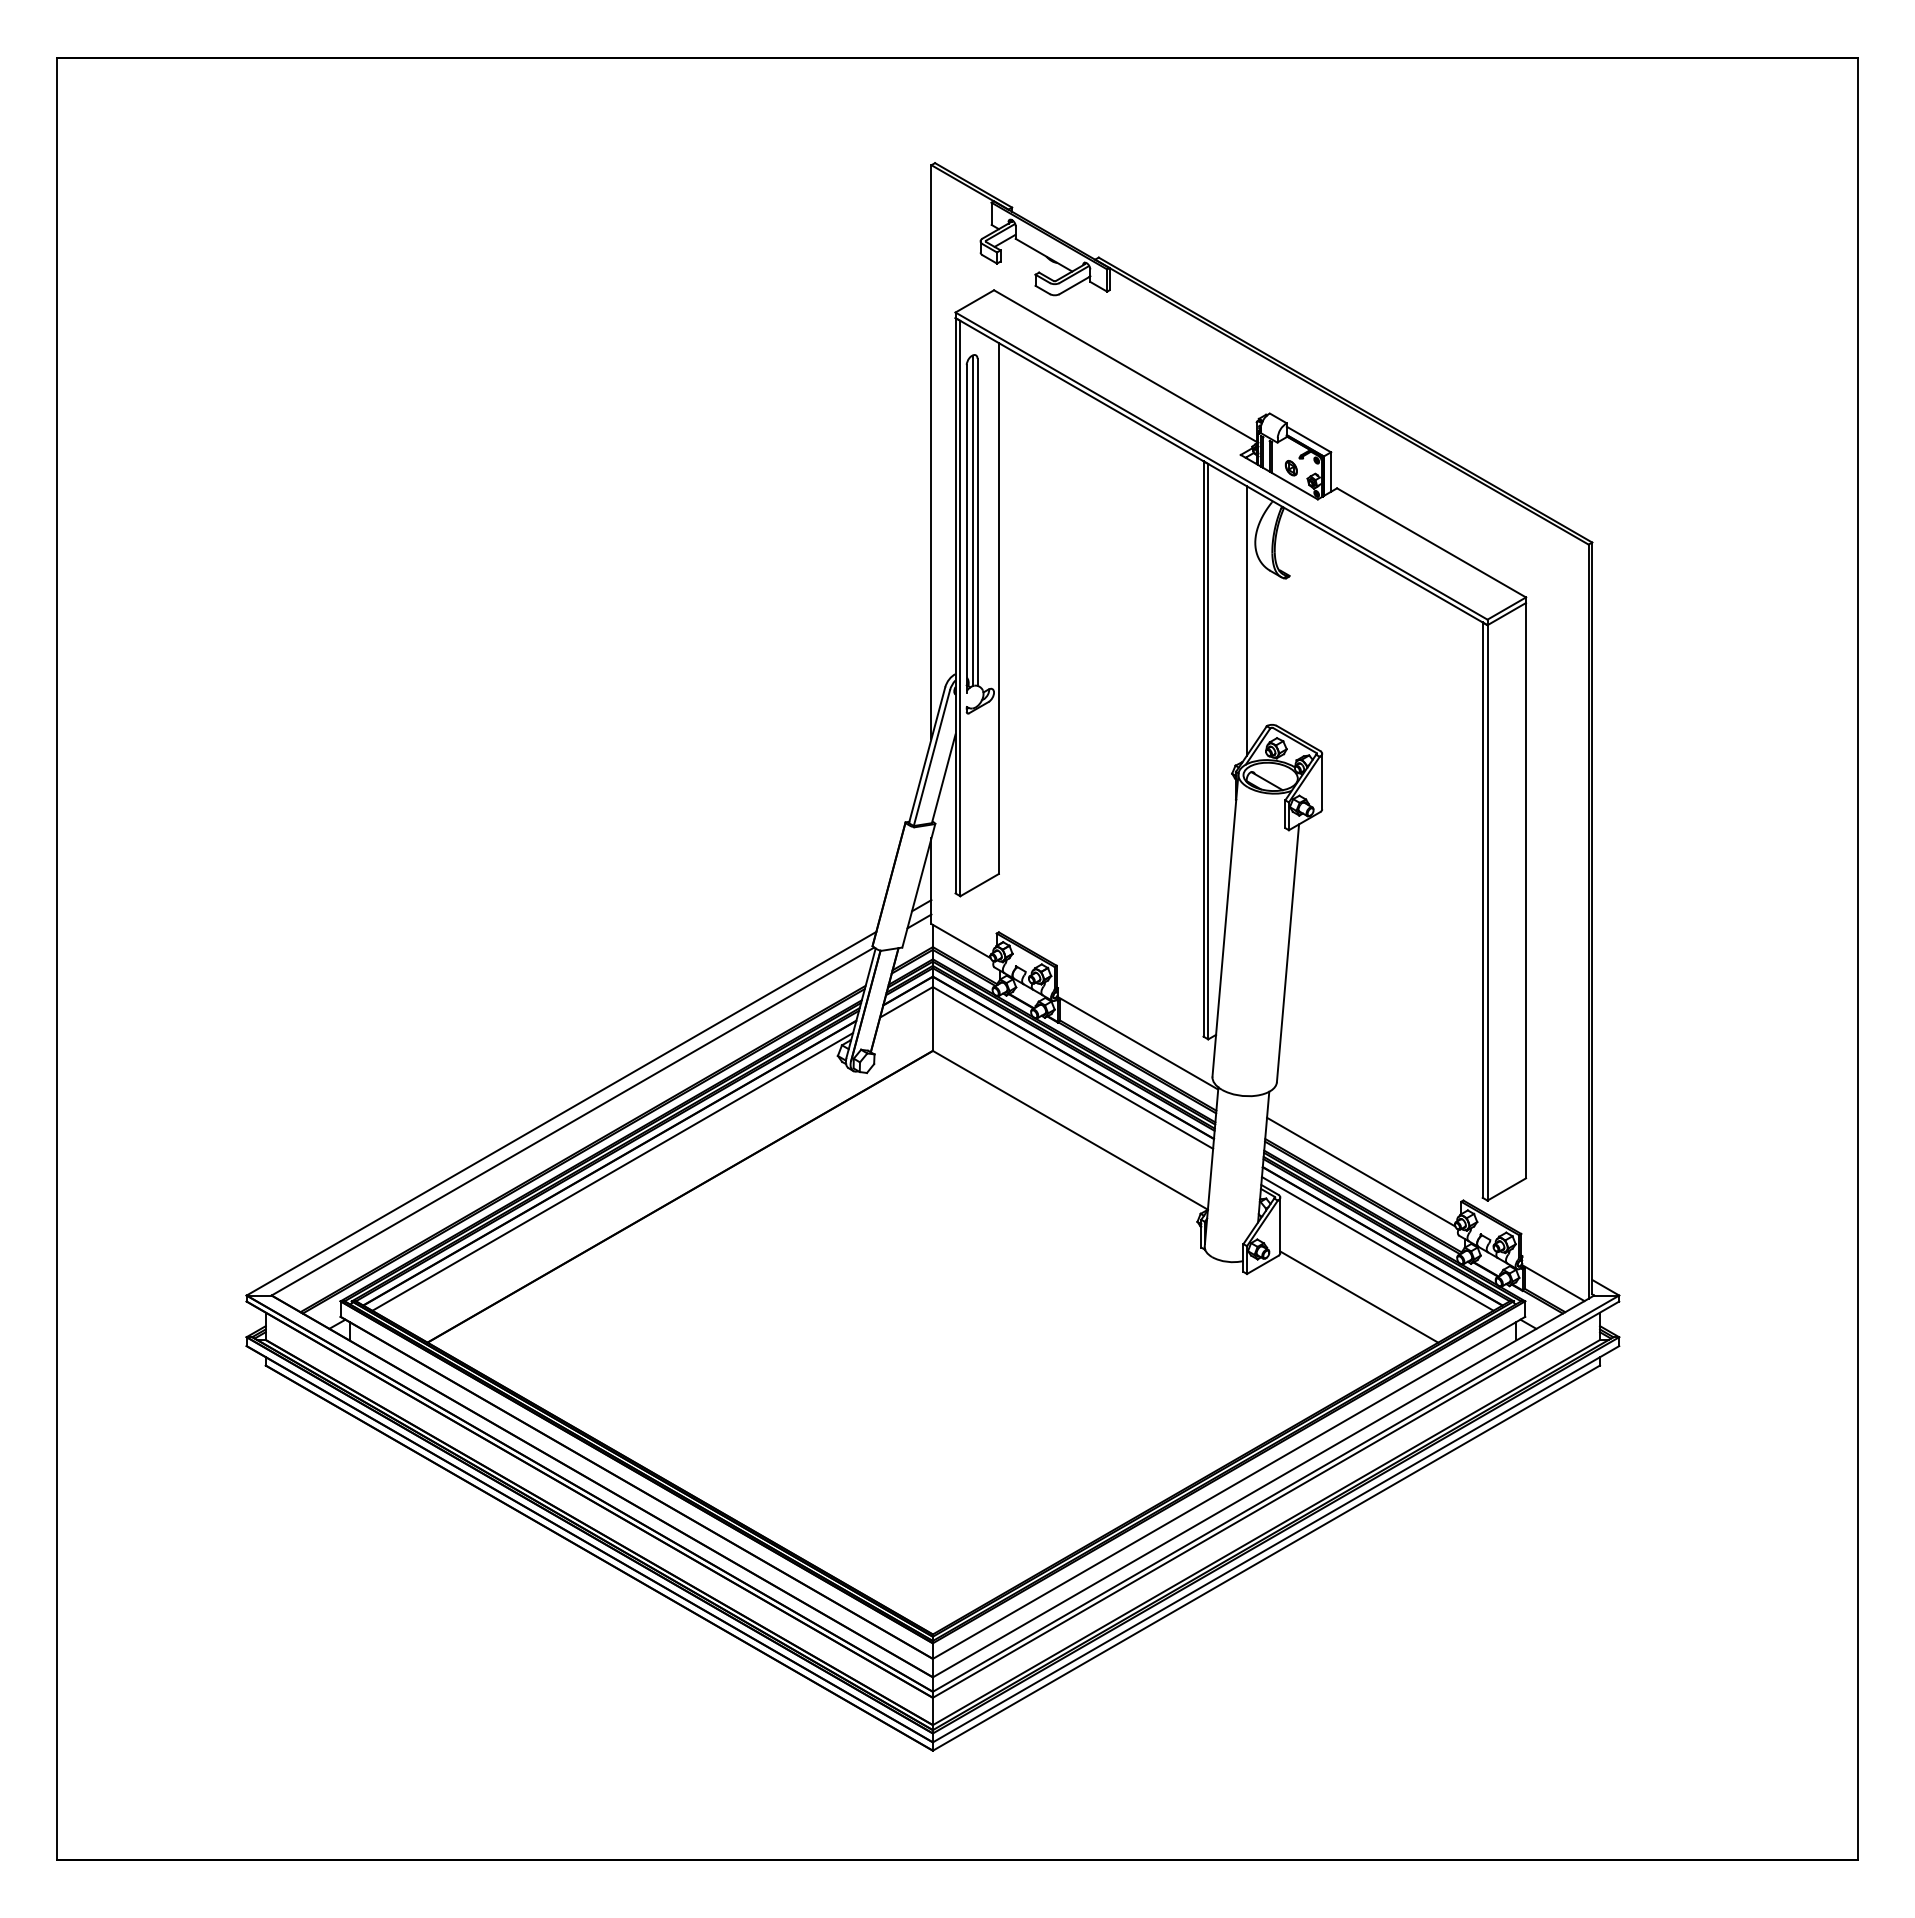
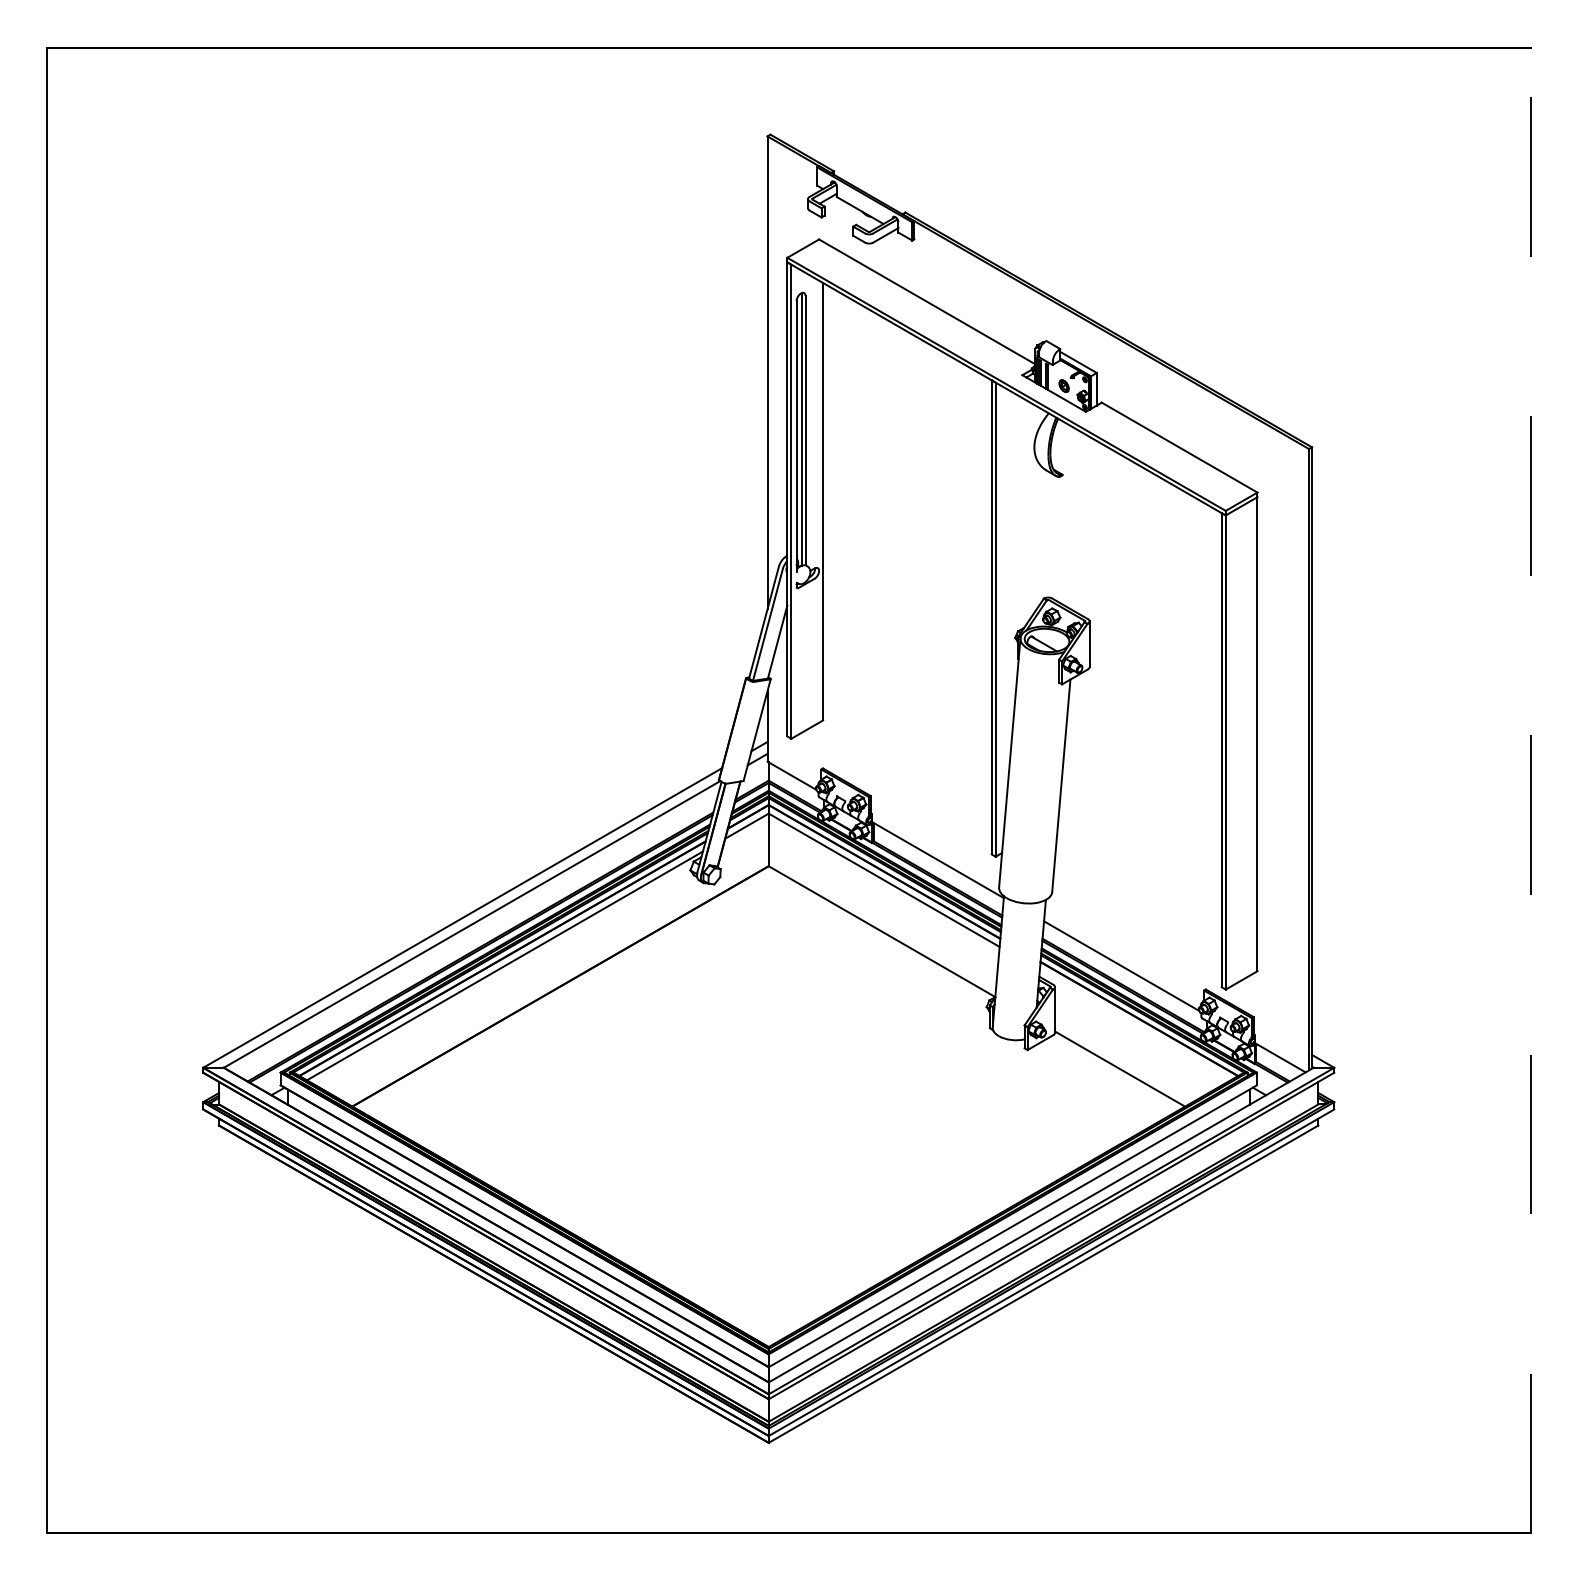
line: (1246, 620) -> (1027, 511), removed
line: (1857, 958) -> (1530, 790), solid -> dashed
line: (1377, 1243) -> (1135, 1024), removed

